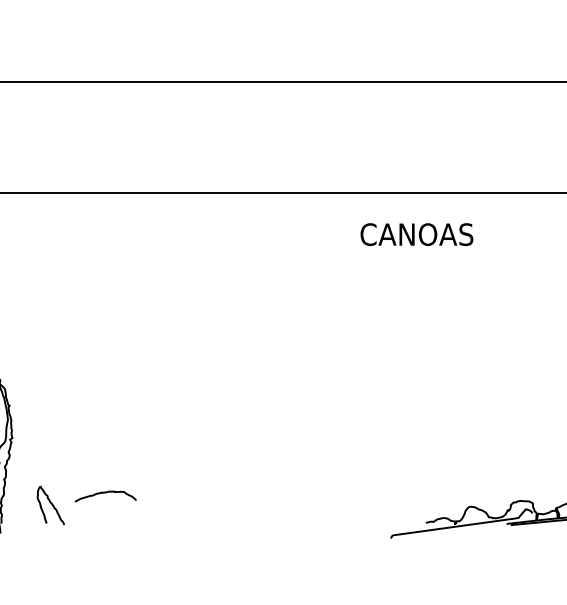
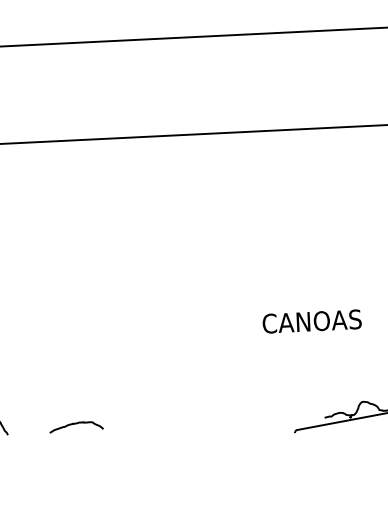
text: (416, 234) -> (311, 321), moved
curve: (105, 493) -> (76, 424), moved

